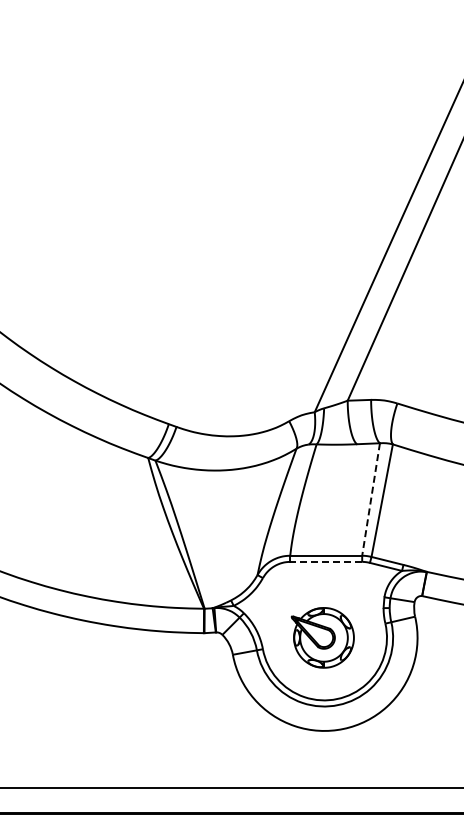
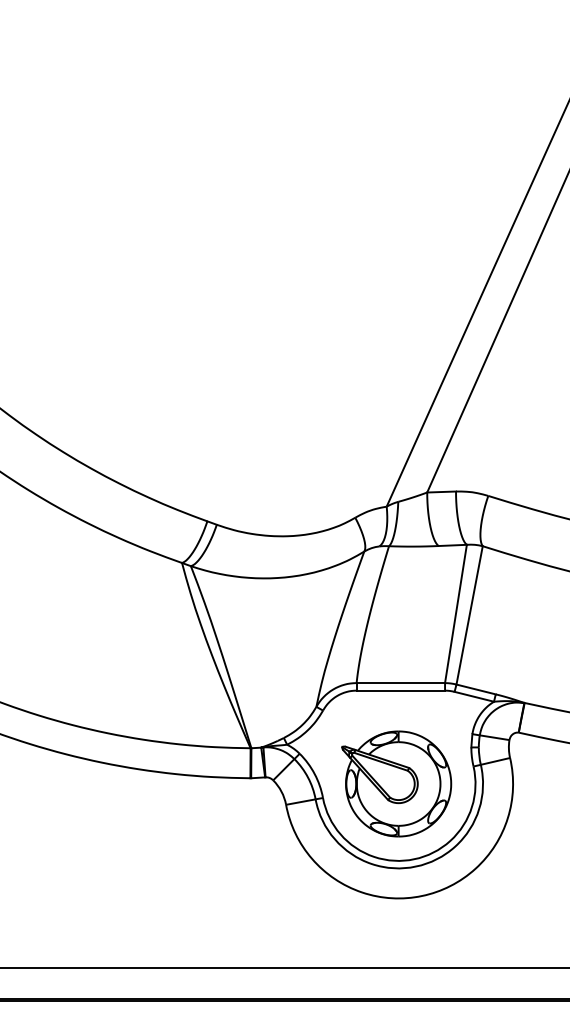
line: (371, 499) -> (456, 613), dashed -> solid
line: (326, 561) -> (401, 690), dashed -> solid
part: (322, 637) -> (396, 783), size x1.43

